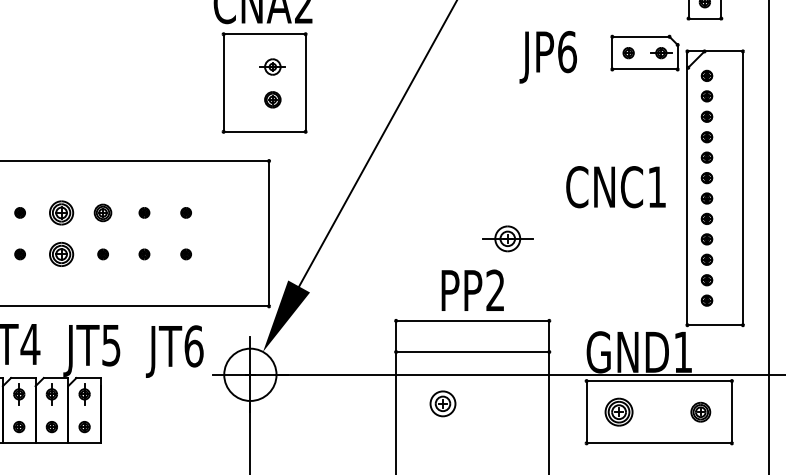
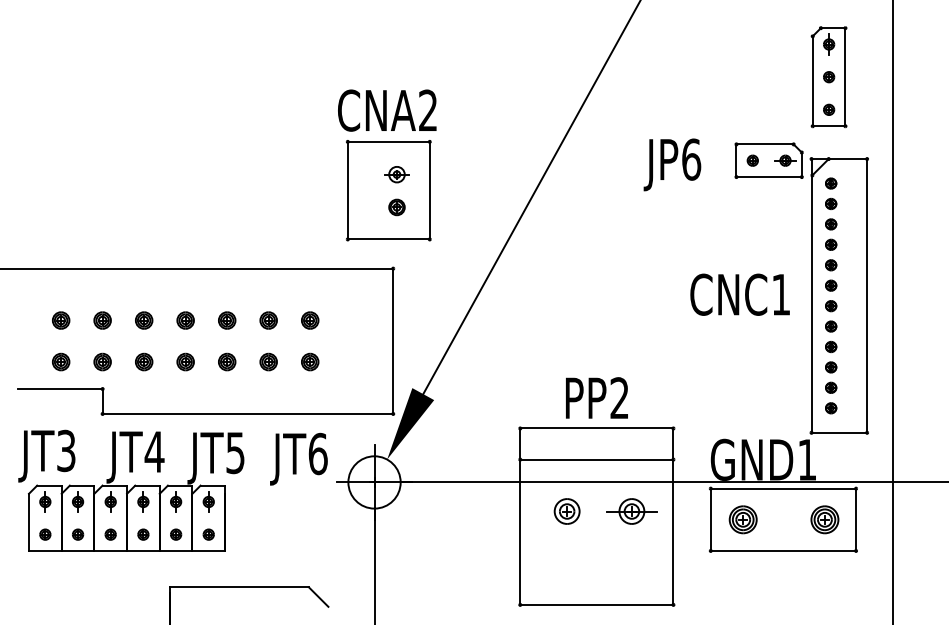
part: (20, 212) -> (144, 320), size x1.67
part: (61, 212) -> (185, 320), size x0.71
part: (144, 212) -> (268, 320), size x1.67
part: (186, 212) -> (310, 320), size x1.67
part: (507, 238) -> (631, 511), moved
part: (20, 253) -> (144, 361), size x1.67
part: (61, 253) -> (185, 361), size x0.71
part: (103, 253) -> (227, 361), size x1.67
part: (144, 253) -> (268, 361), size x1.67
part: (186, 253) -> (310, 361), size x1.67
part: (700, 411) -> (824, 519), size x1.43

